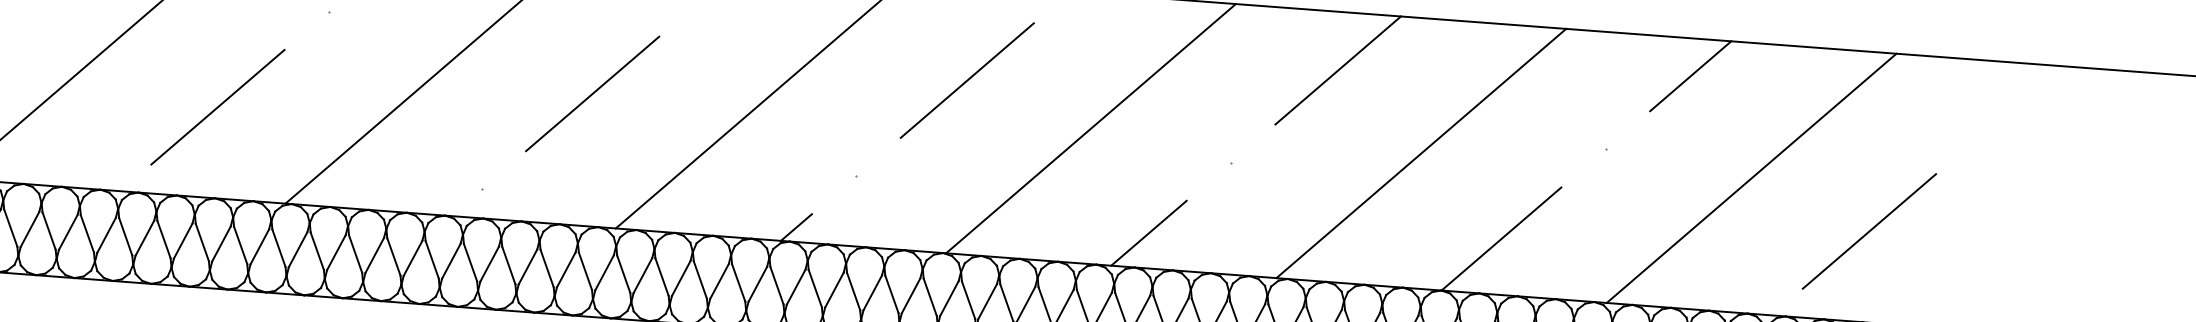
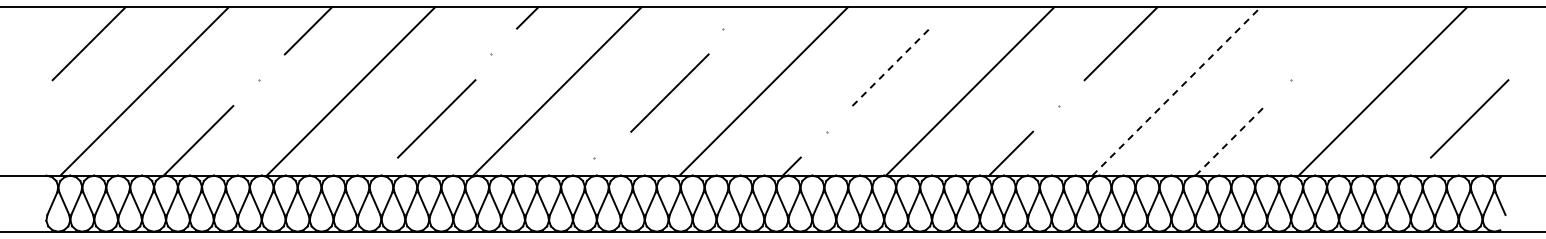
line: (1689, 75) -> (1339, 30), removed
line: (967, 80) -> (891, 67), solid -> dashed
line: (592, 92) -> (669, 92), moved
line: (217, 106) -> (436, 118), moved
line: (1421, 153) -> (1176, 91), solid -> dashed
line: (1869, 230) -> (1469, 118), moved
line: (1501, 238) -> (1230, 140), solid -> dashed

